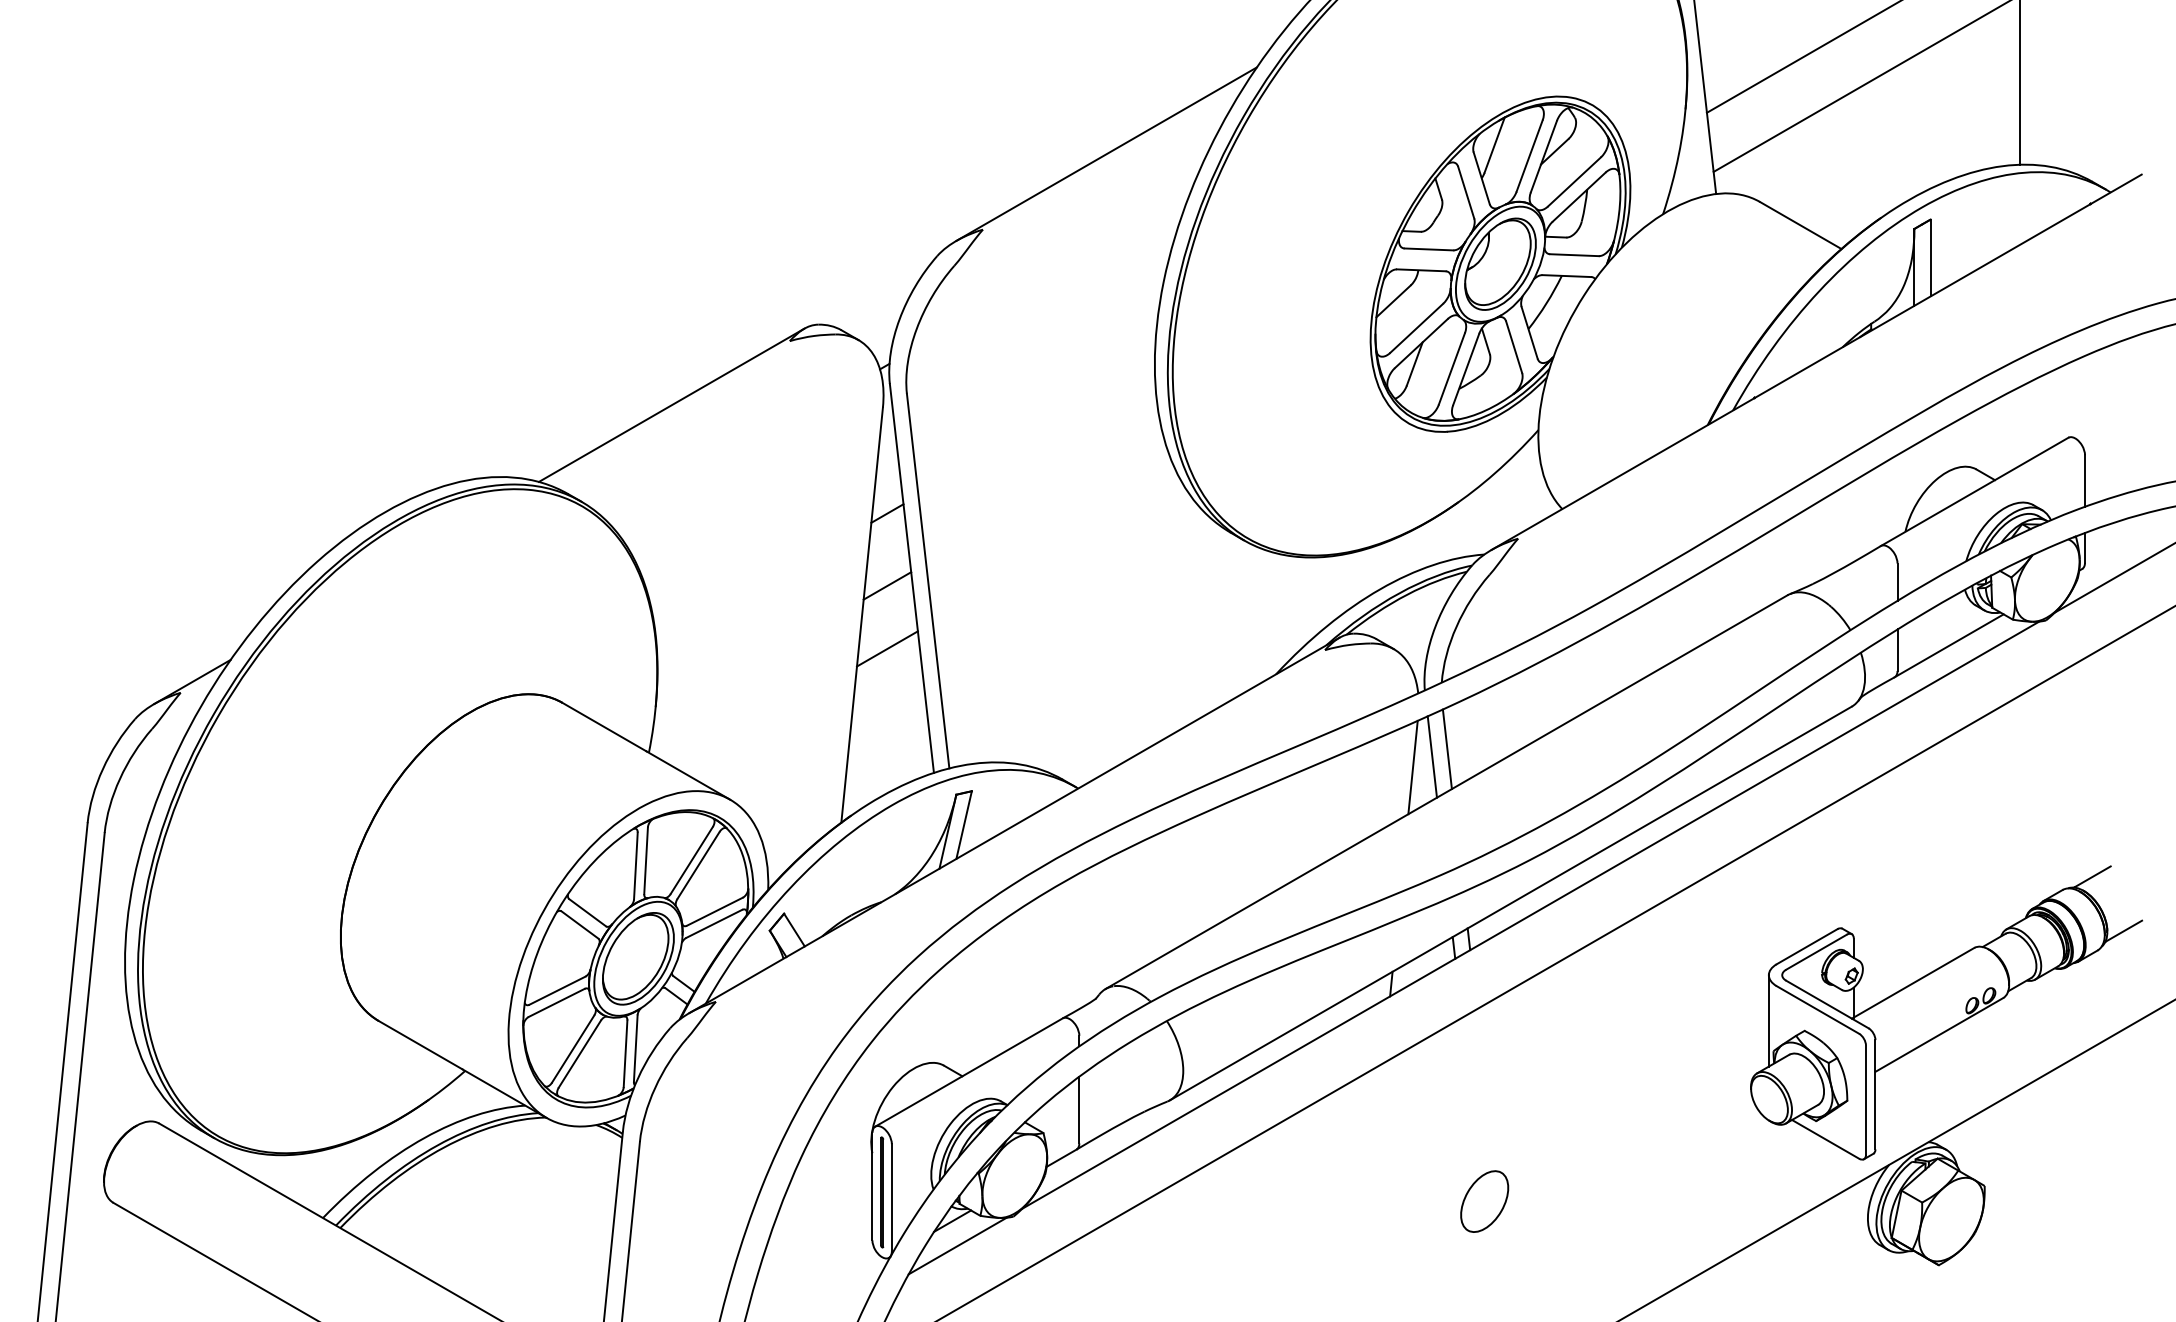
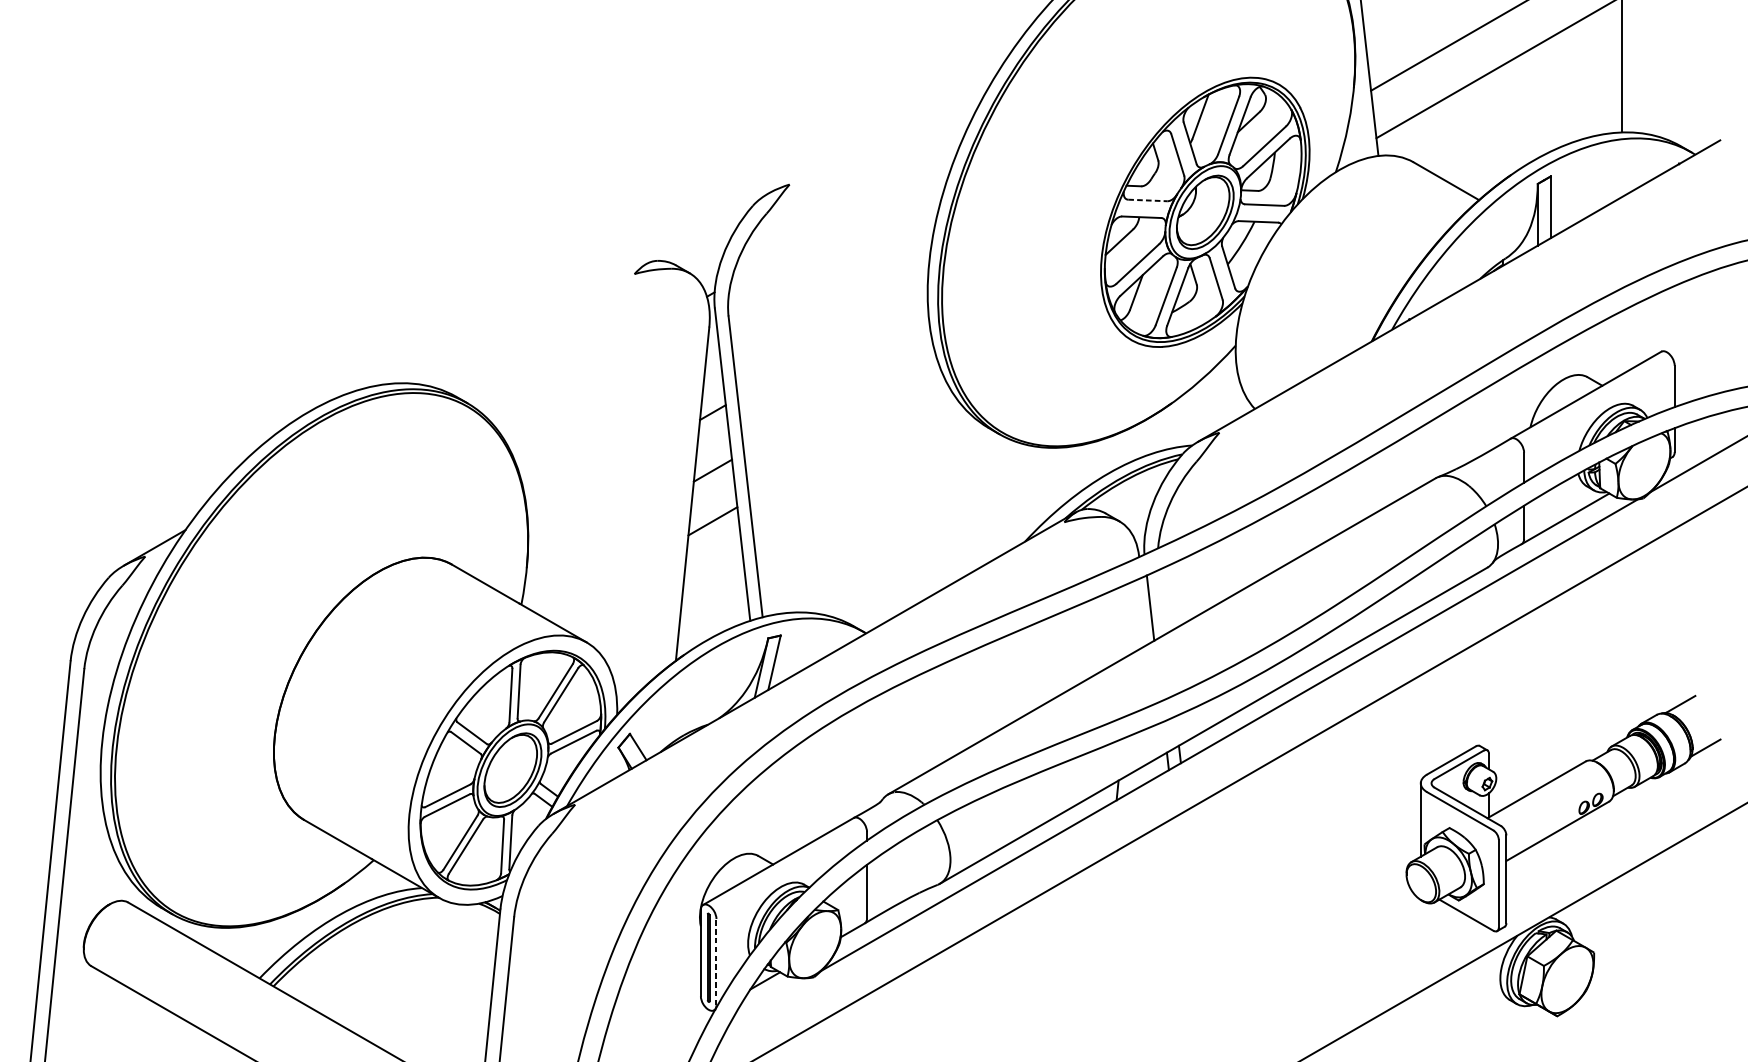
line: (1106, 153) -> (888, 123), removed
line: (1429, 249) -> (1148, 200), solid -> dashed
line: (671, 404) -> (539, 325), removed
line: (1446, 749) -> (1161, 602), removed
line: (1412, 767) -> (1134, 616), removed
line: (891, 1197) -> (716, 961), solid -> dashed
part: (1484, 1201) -> (1192, 965), removed
line: (957, 1245) -> (769, 1000), removed

